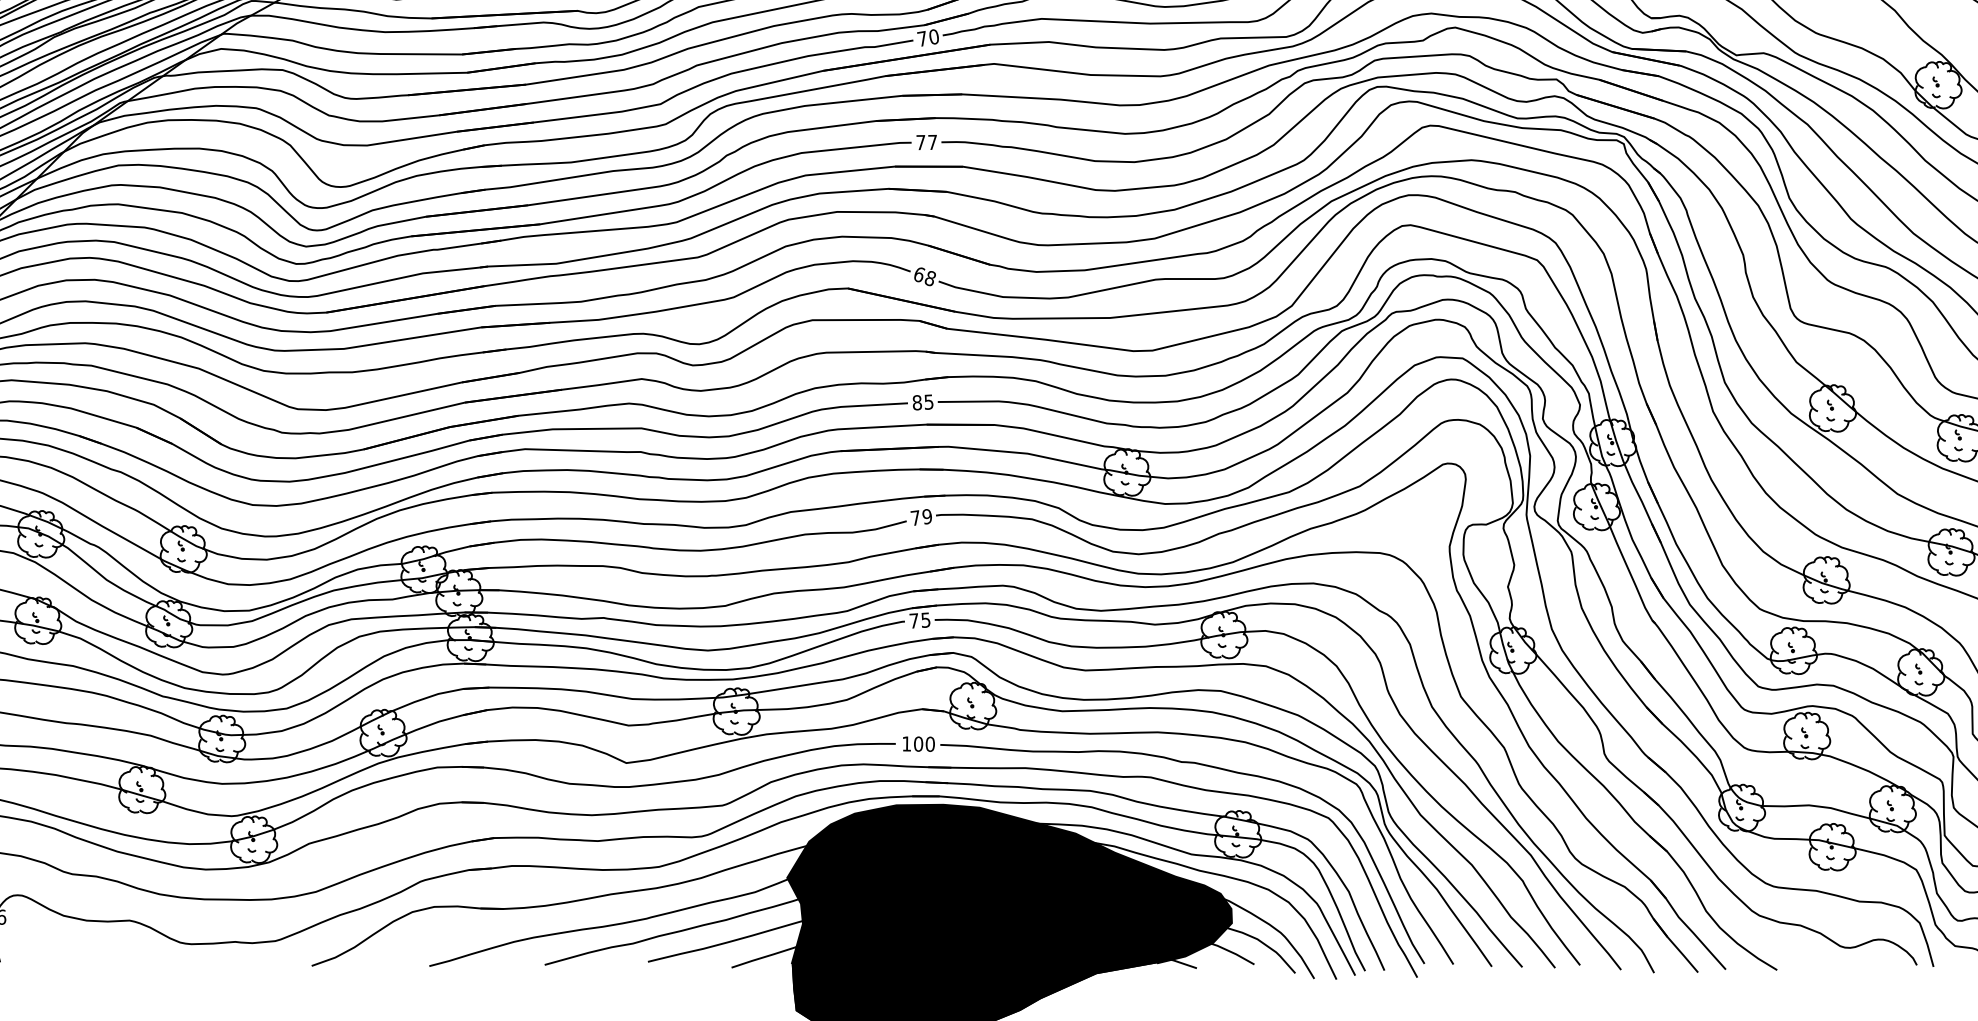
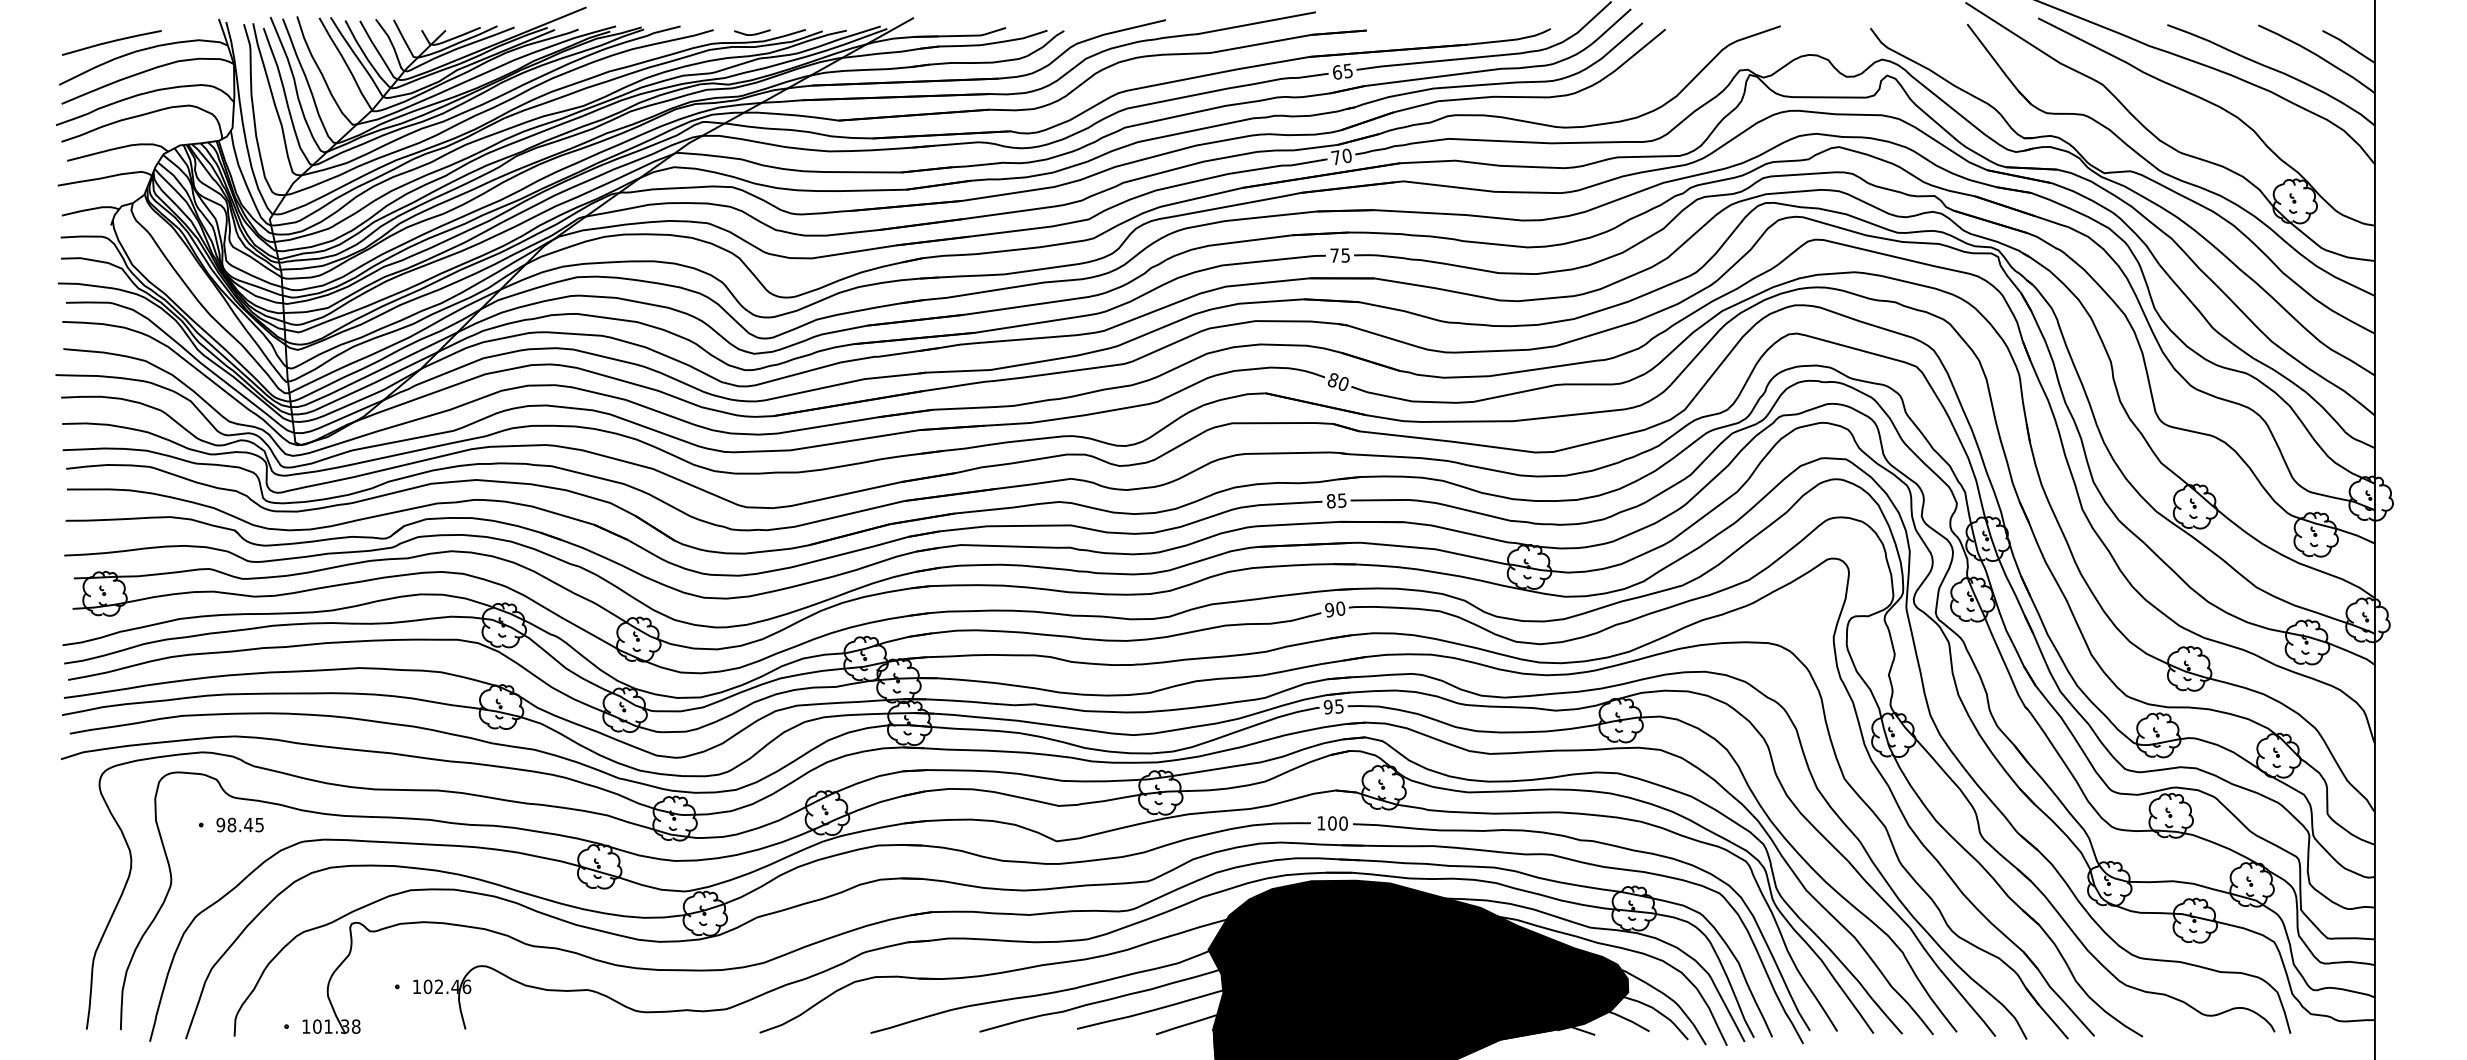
text: (932, 142) -> (1345, 255), 77 -> 75
text: (923, 276) -> (1337, 382), 68 -> 80
text: (921, 517) -> (1335, 609), 79 -> 90
text: (913, 621) -> (1327, 707), 75 -> 95

